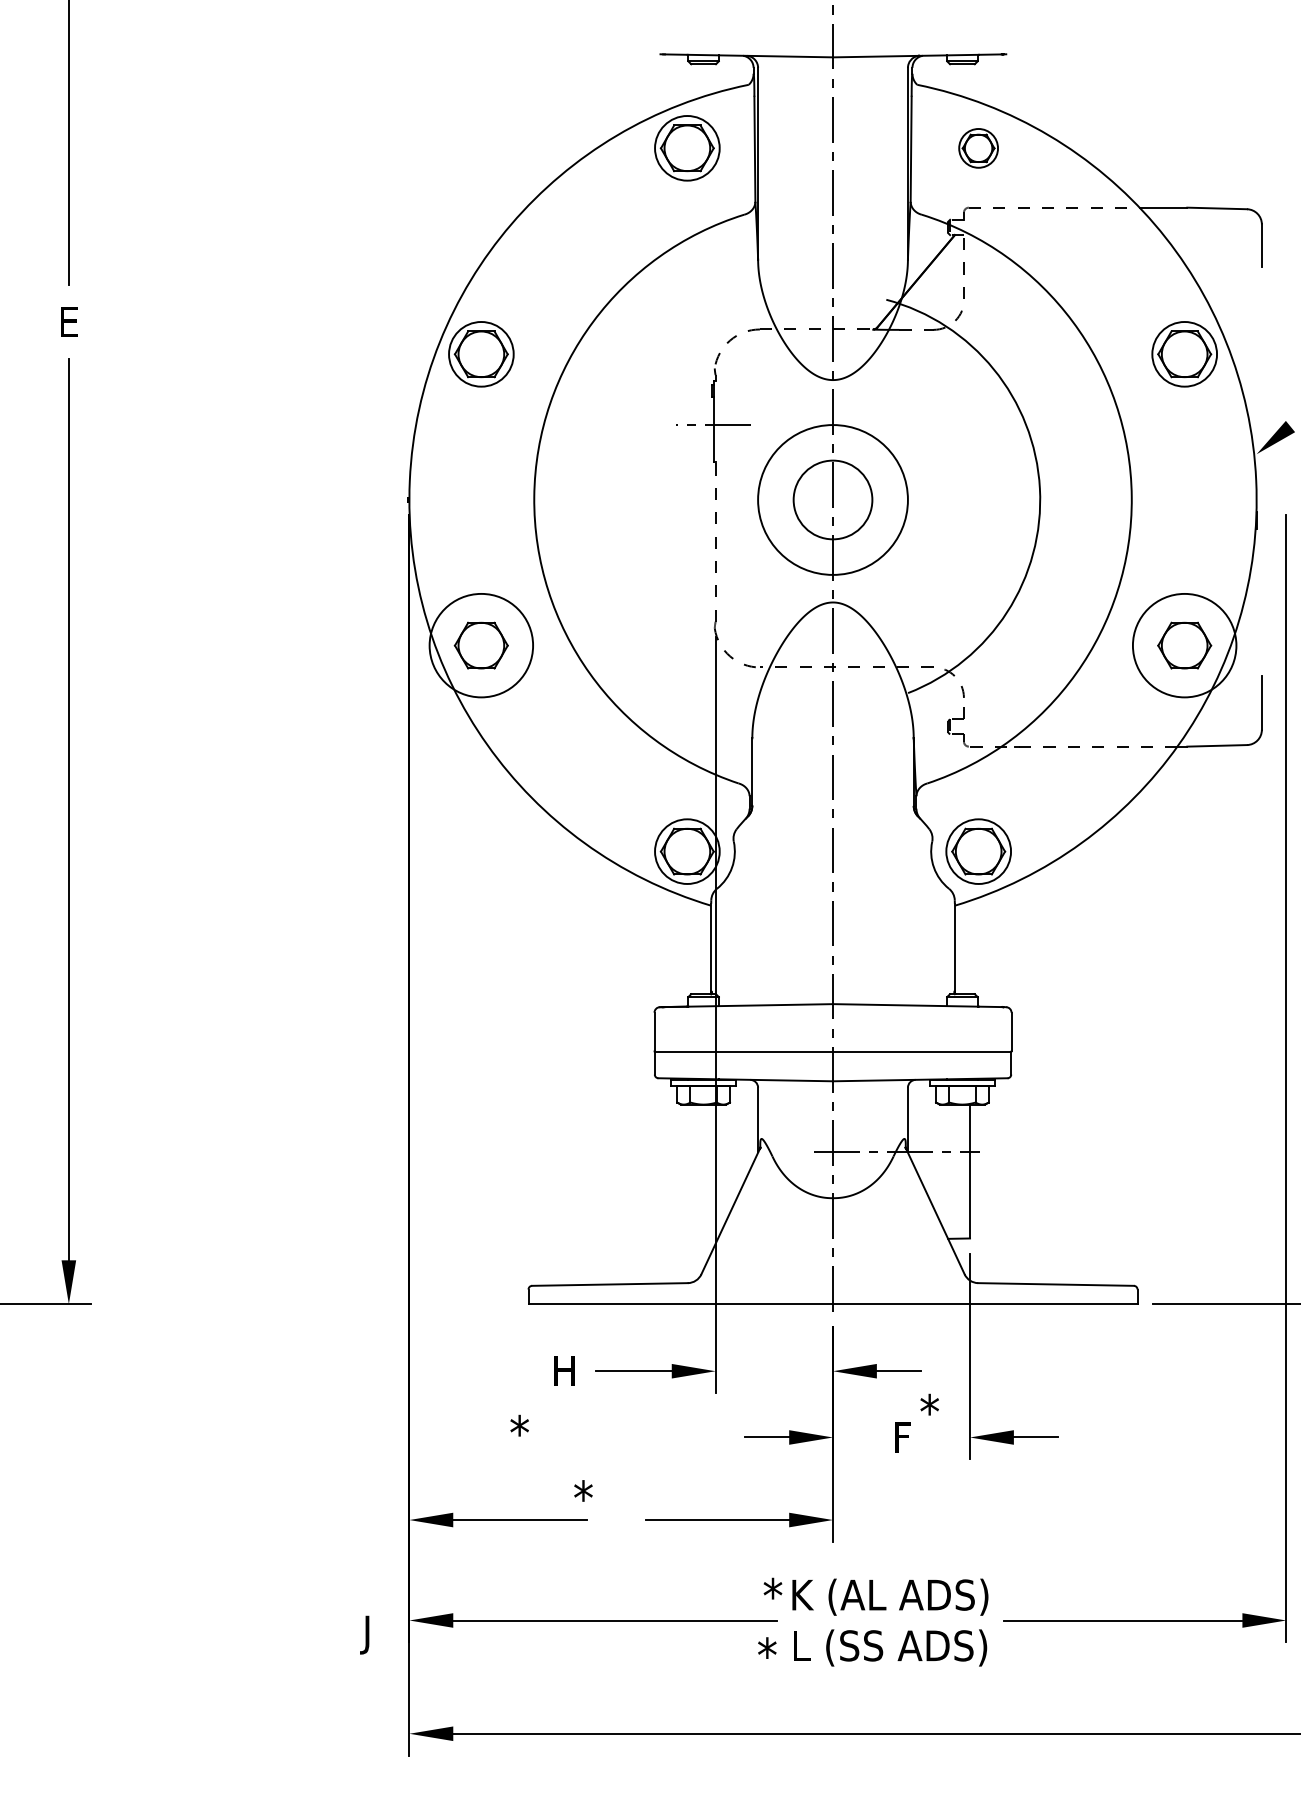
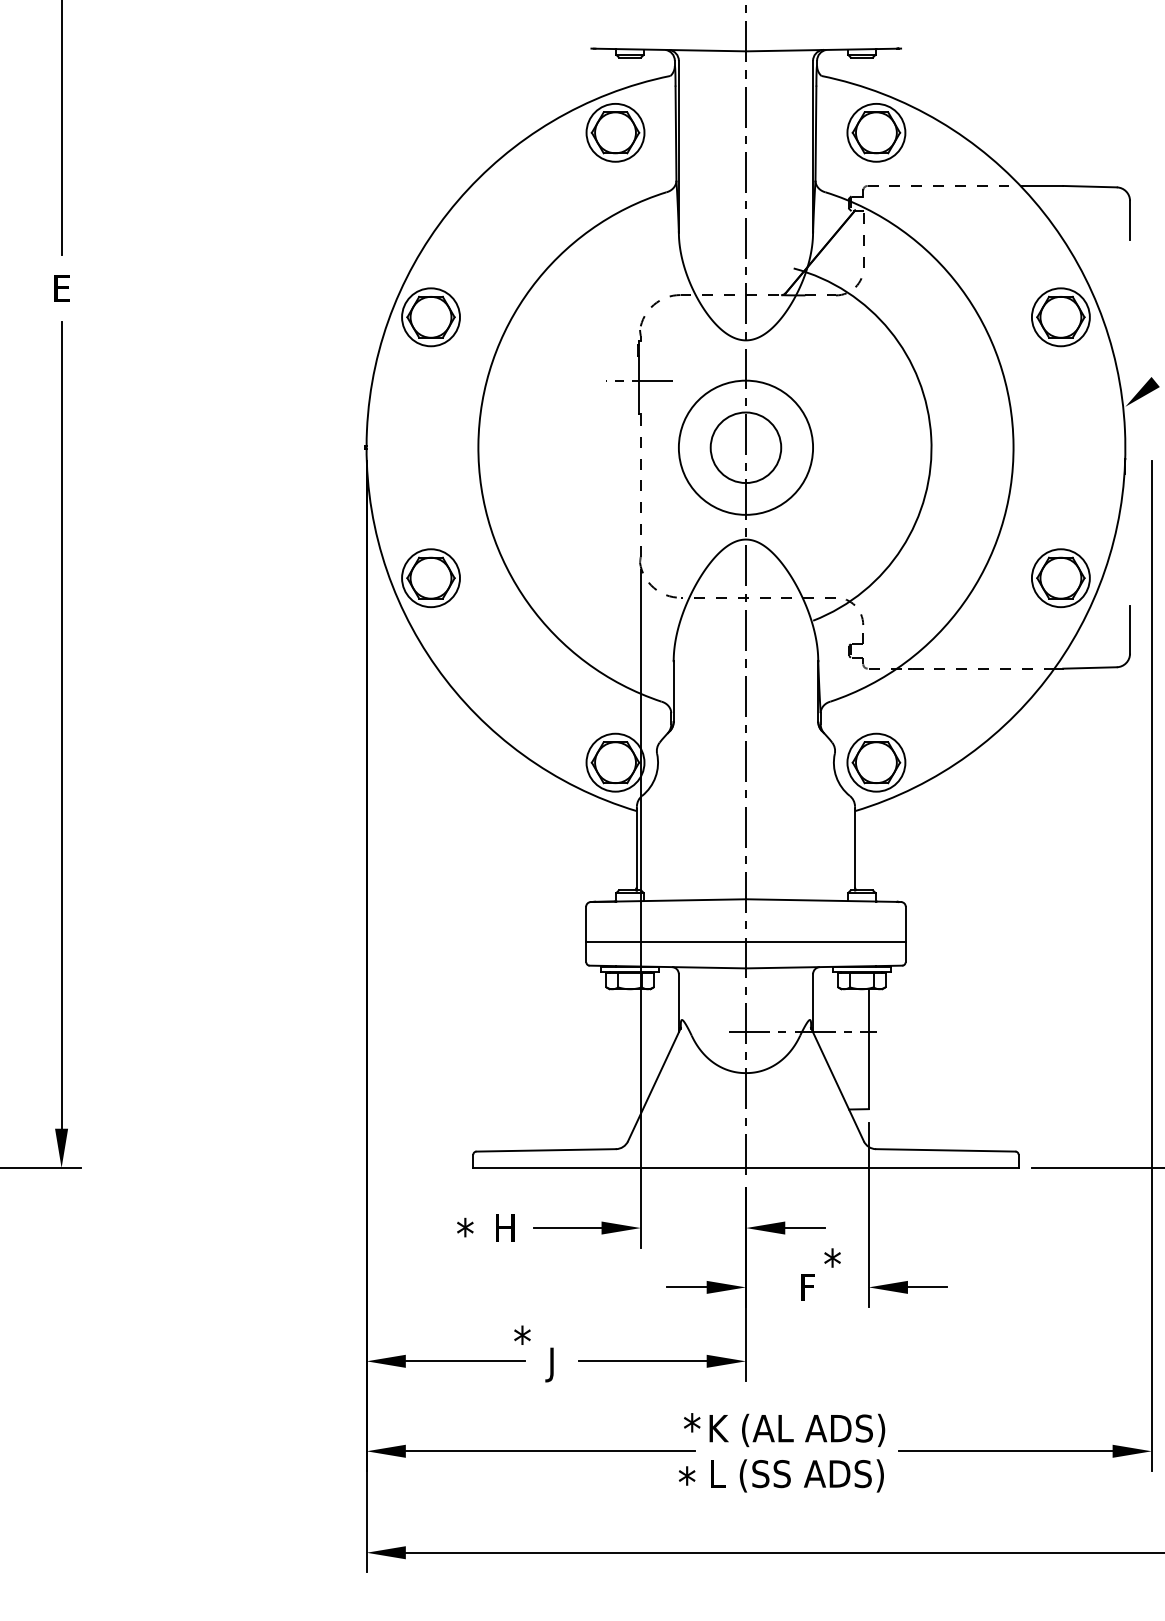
part: (978, 148) -> (876, 132), size x1.67
circle: (481, 645) -> (431, 578), size x0.62
circle: (1184, 645) -> (1060, 578), size x0.62
text: (519, 1425) -> (465, 1227), moved
text: (364, 1634) -> (549, 1364), moved

